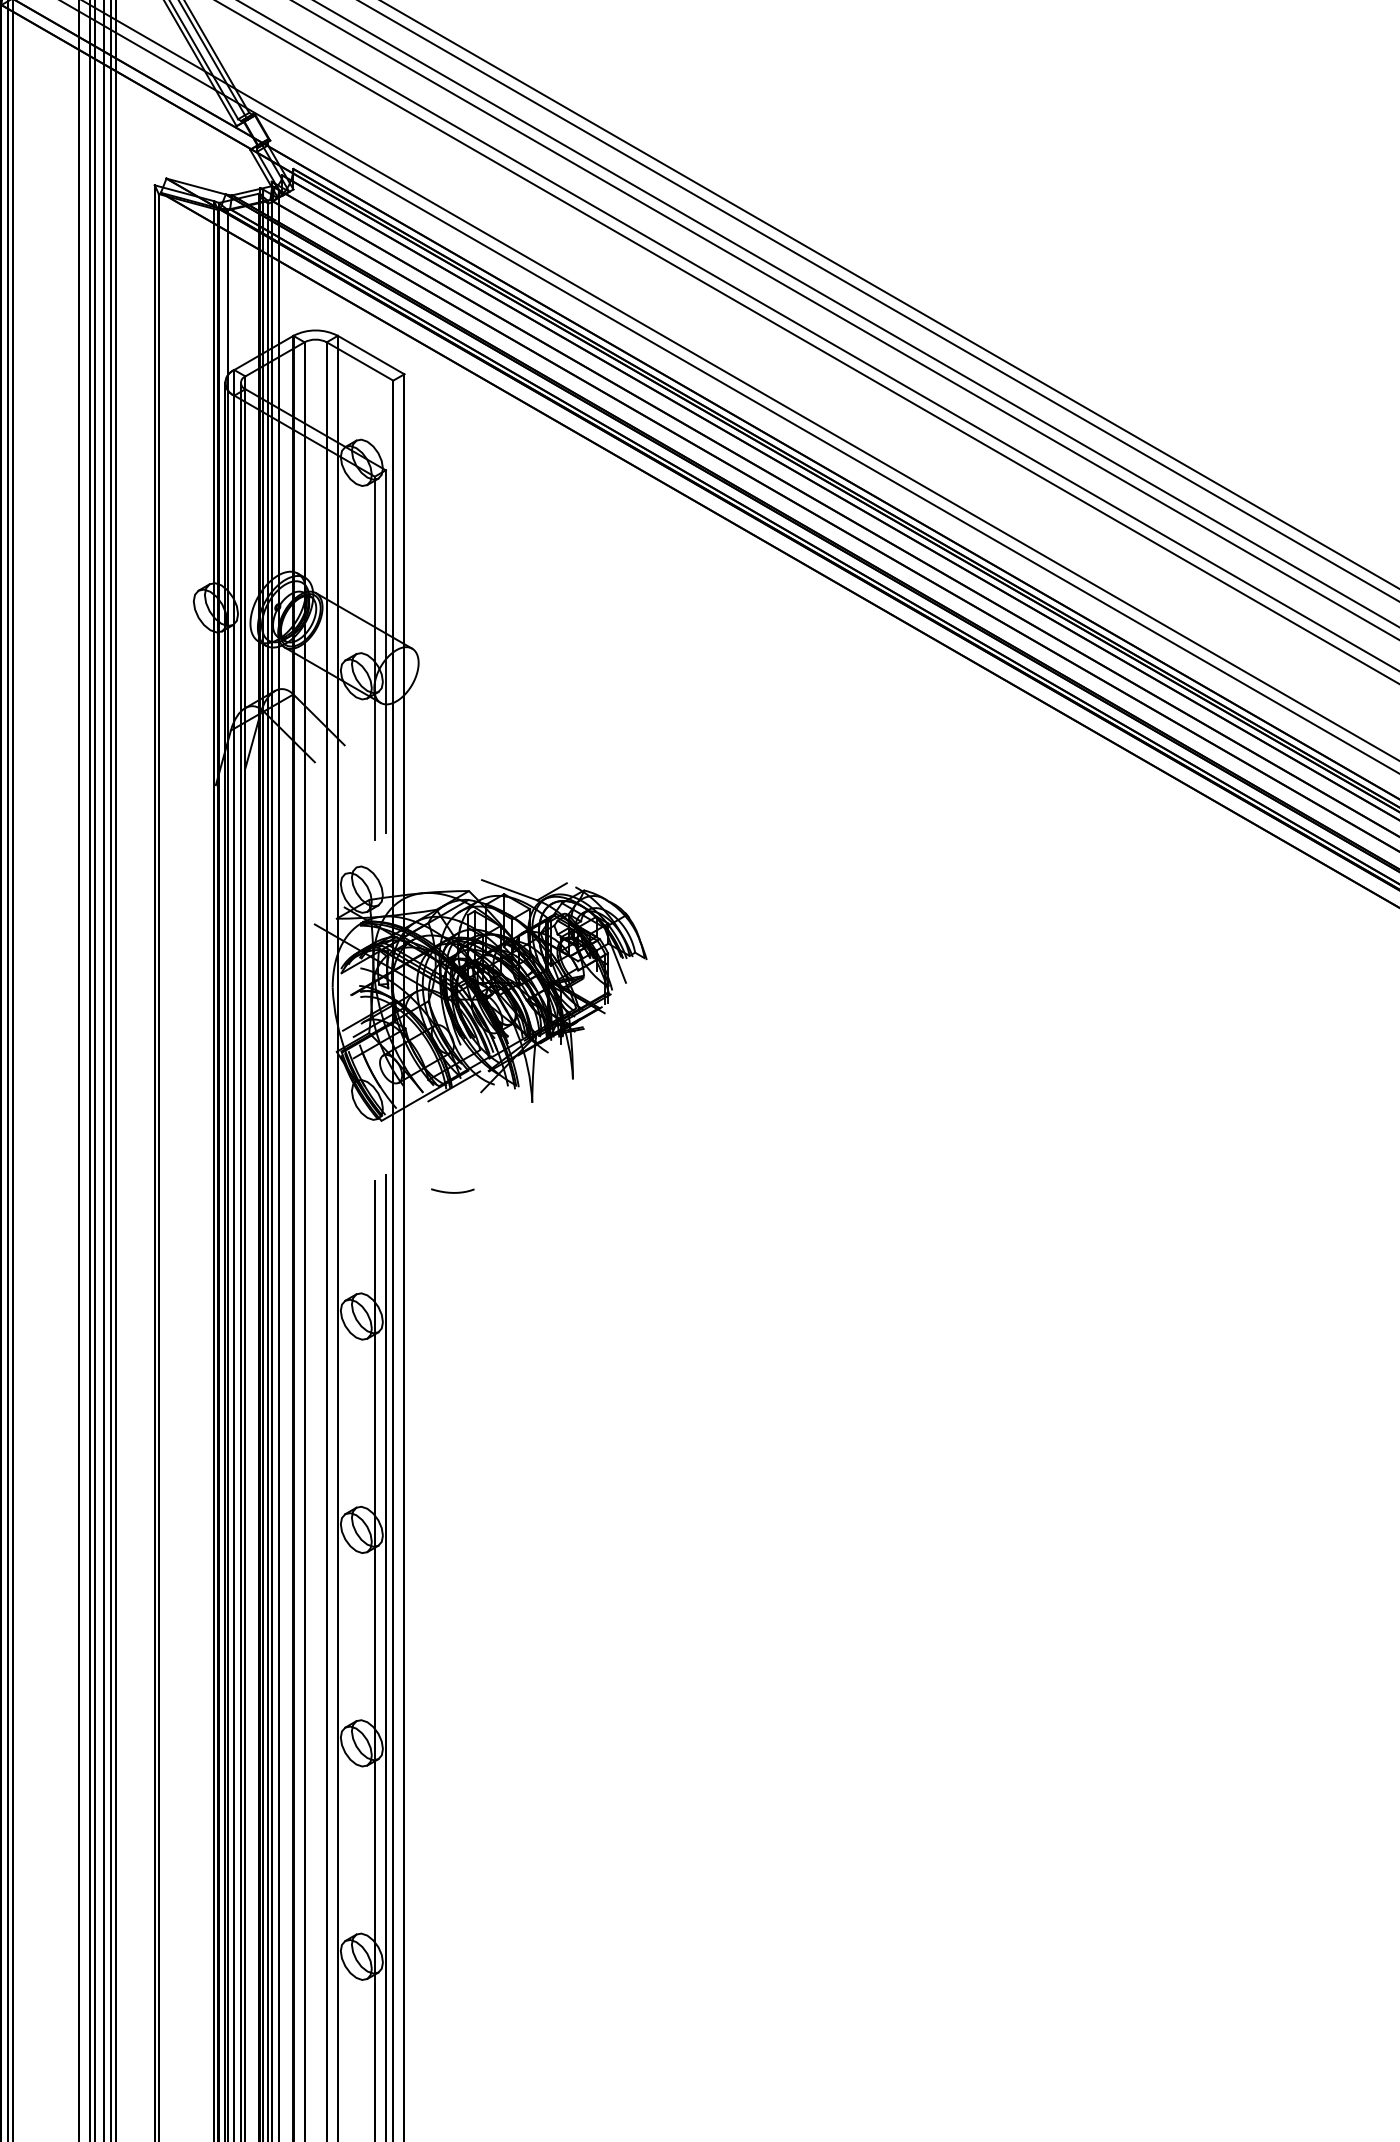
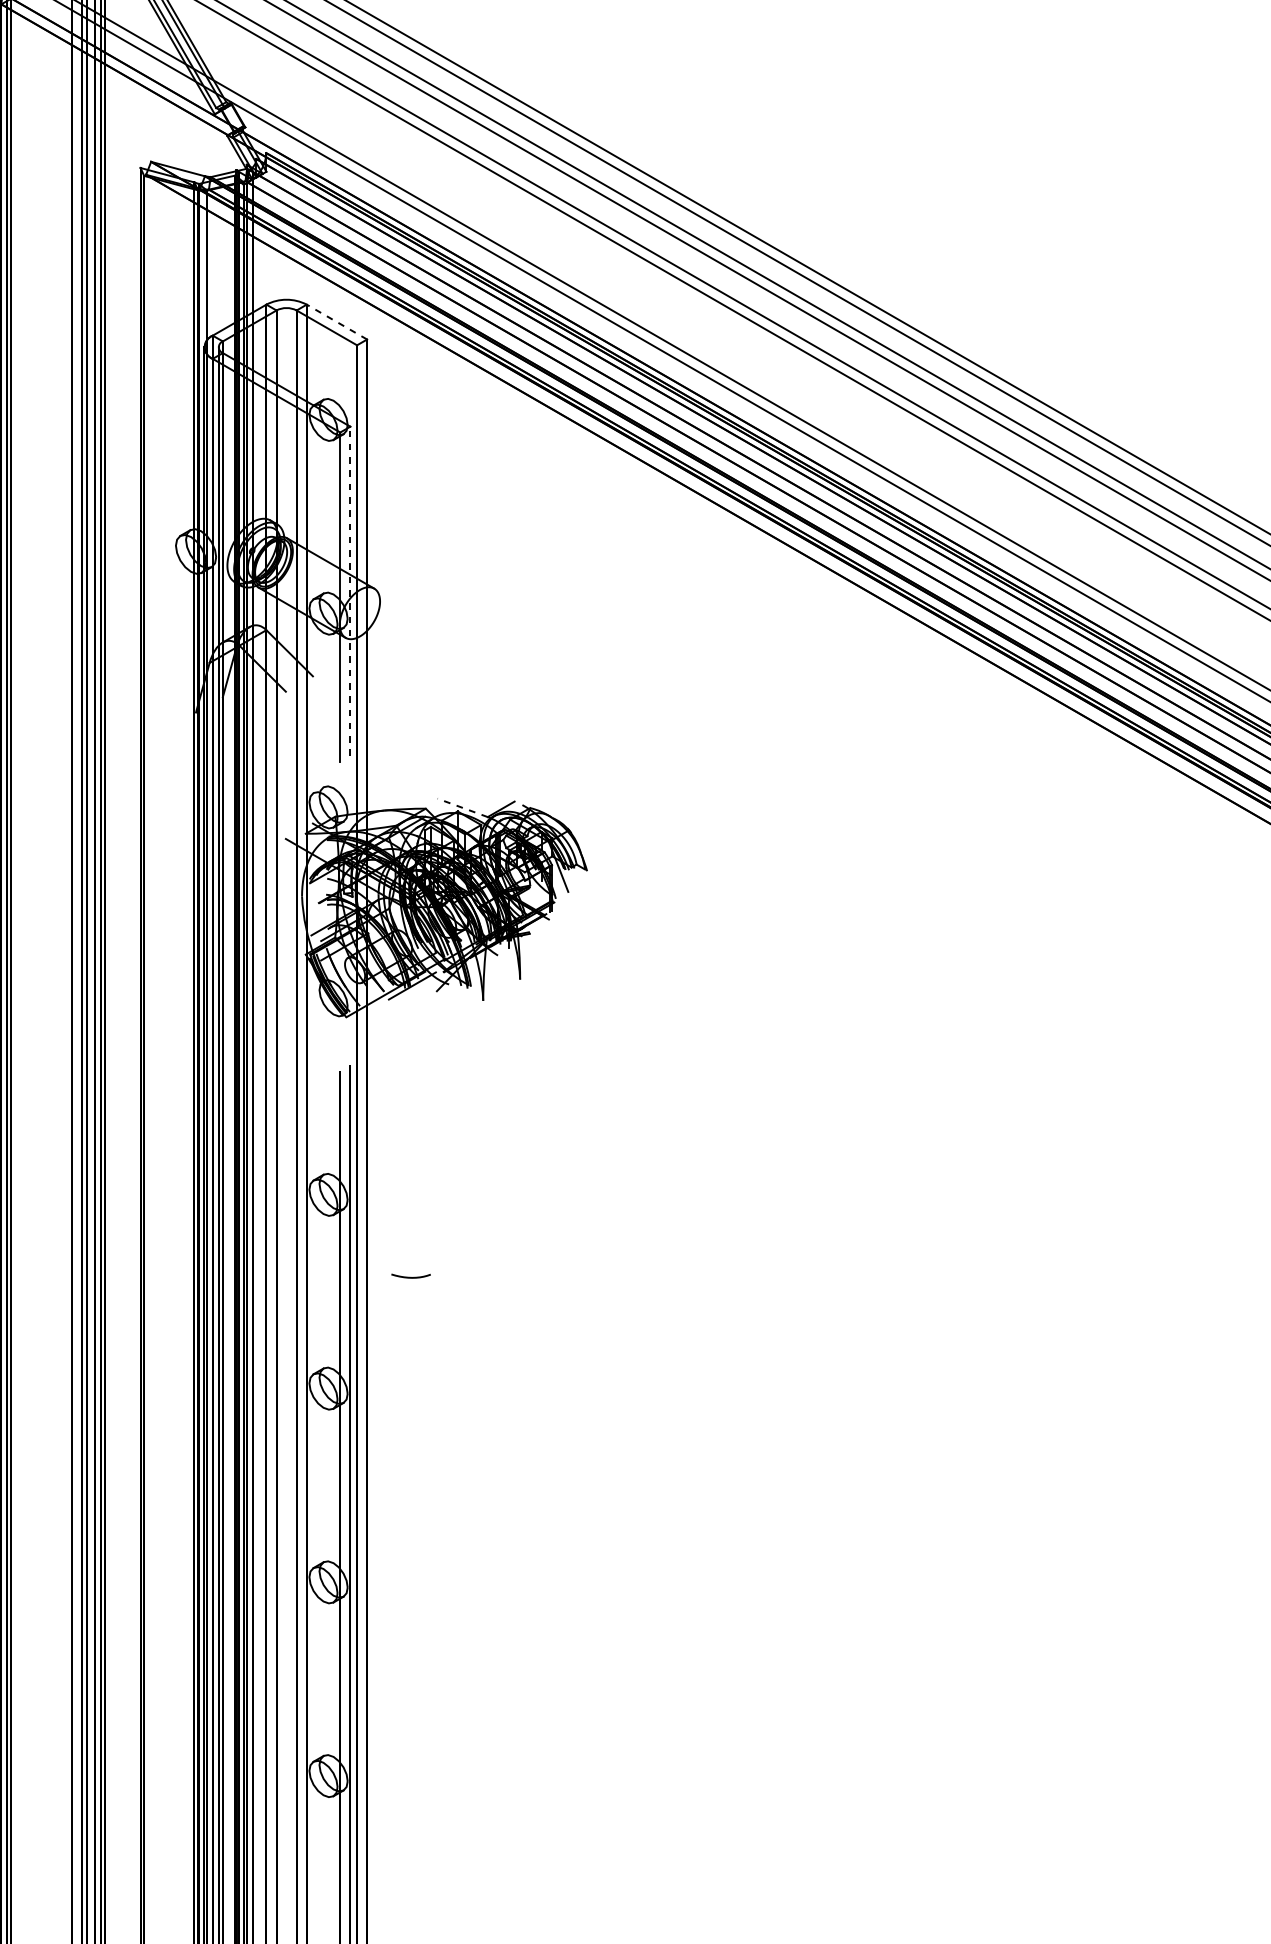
line: (370, 354) -> (336, 321), solid -> dashed
line: (385, 651) -> (349, 591), solid -> dashed
line: (509, 890) -> (462, 808), solid -> dashed
curve: (452, 1192) -> (410, 1277), moved

